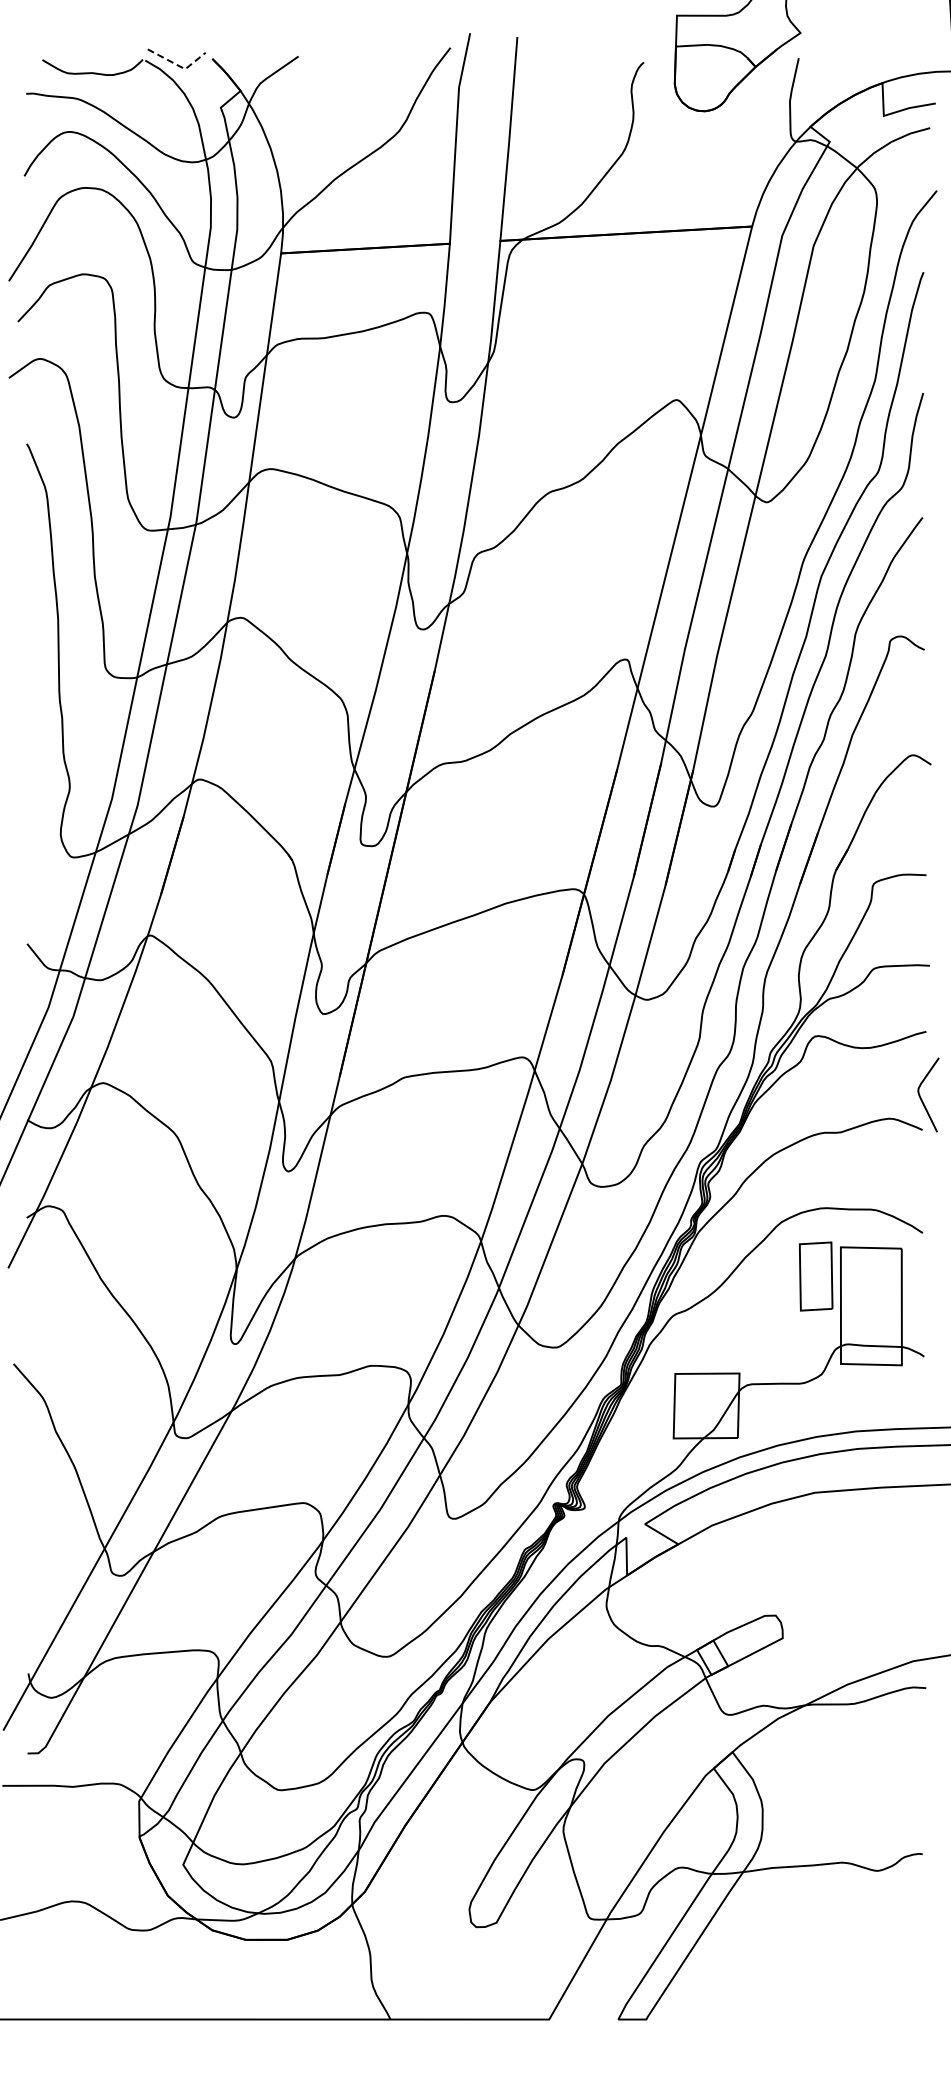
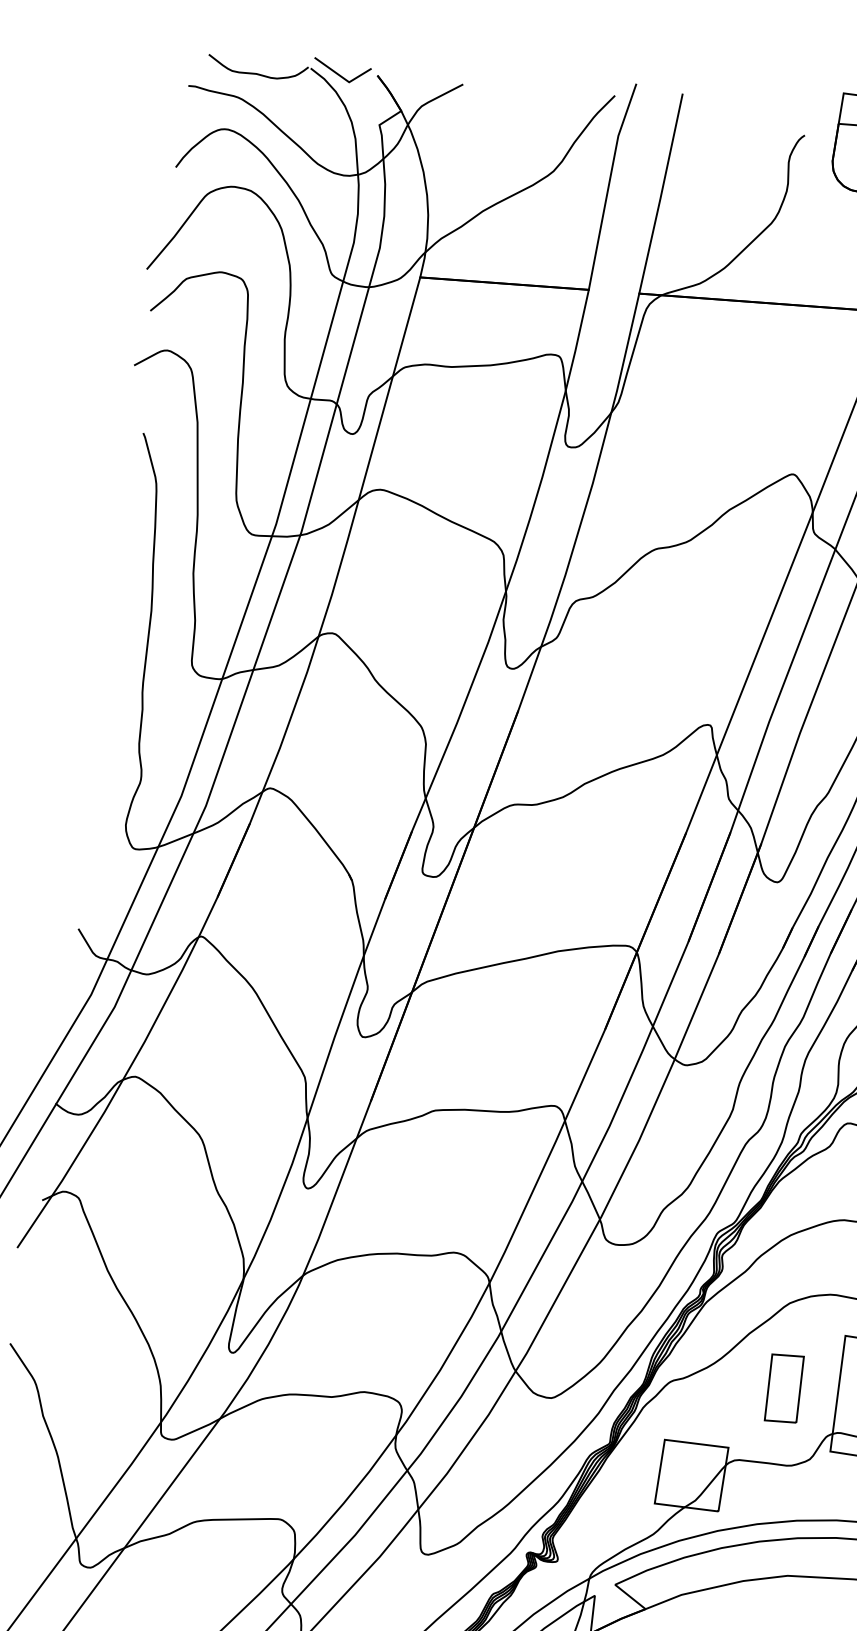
line: (179, 66) -> (343, 78), dashed -> solid
part: (815, 1276) -> (783, 1388), moved

